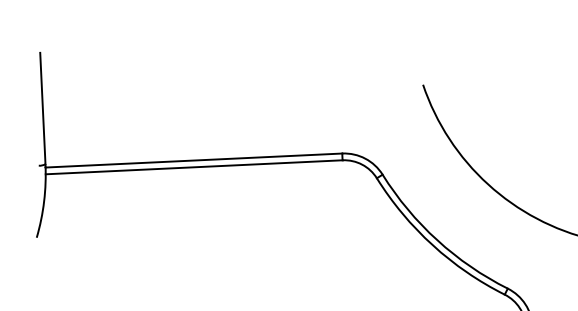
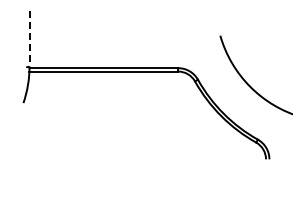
line: (42, 108) -> (29, 38), solid -> dashed

